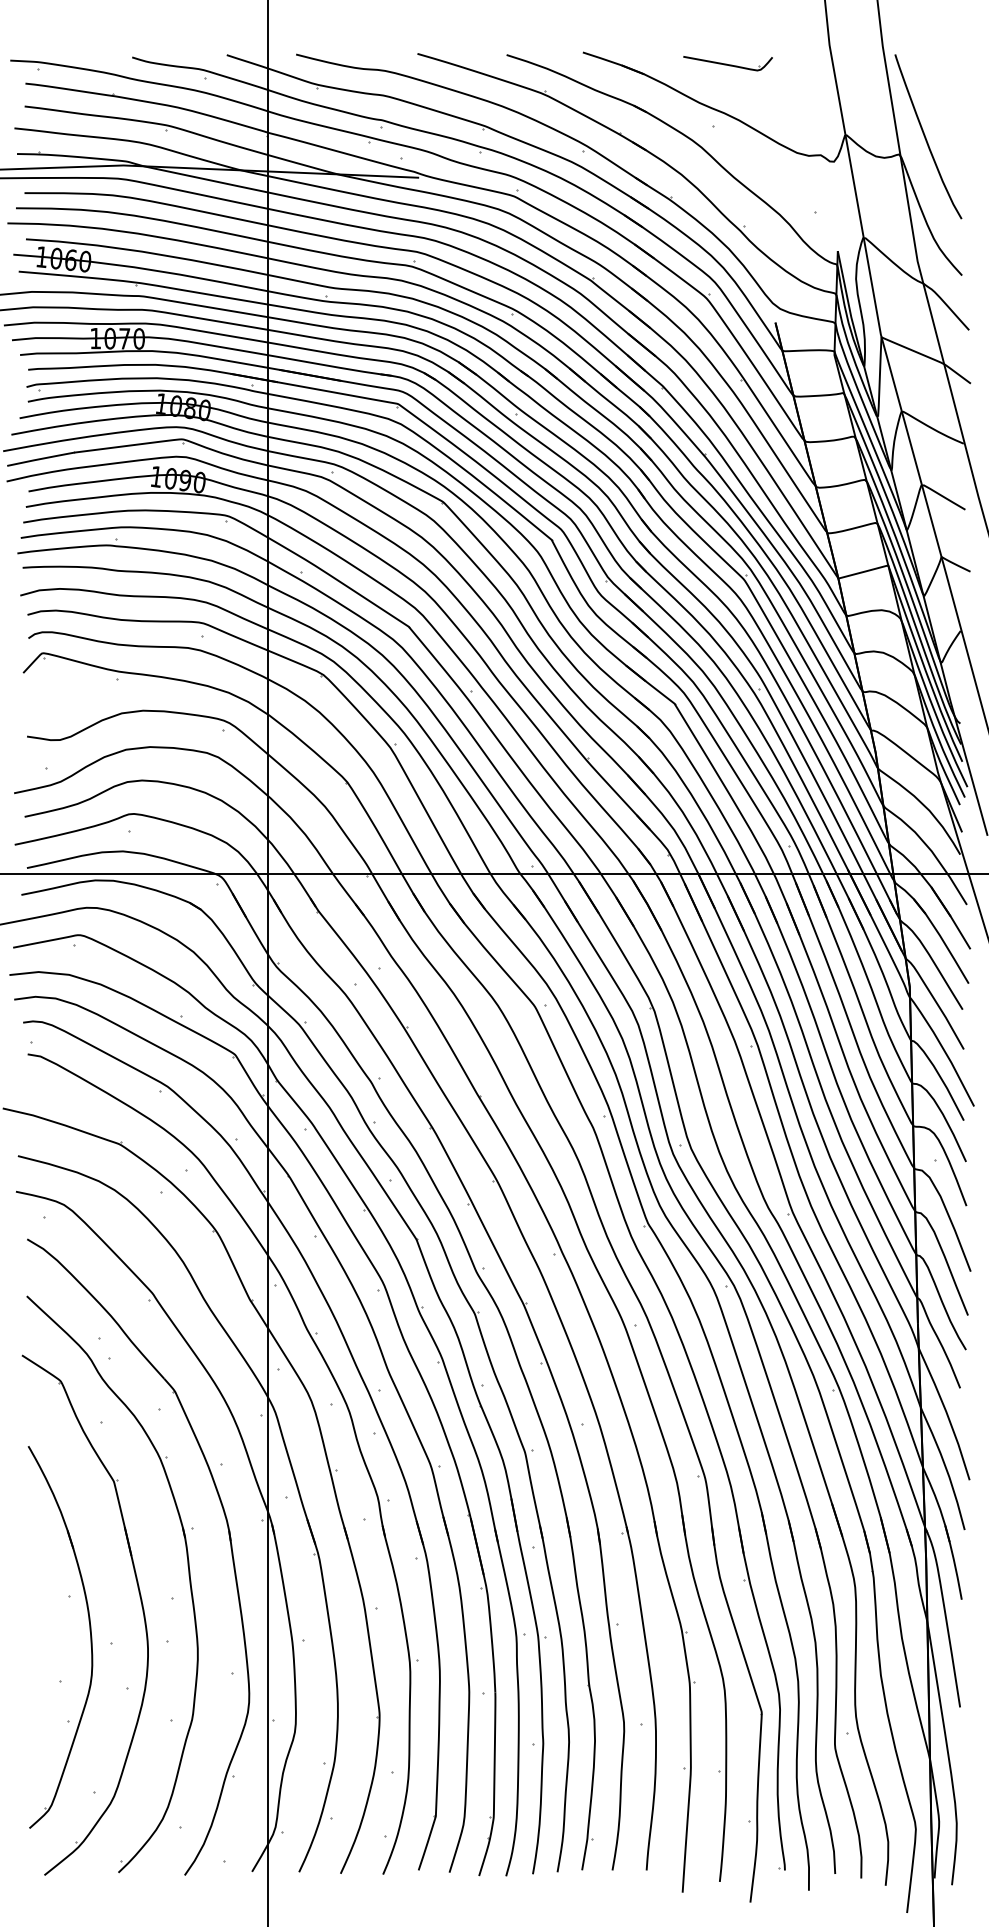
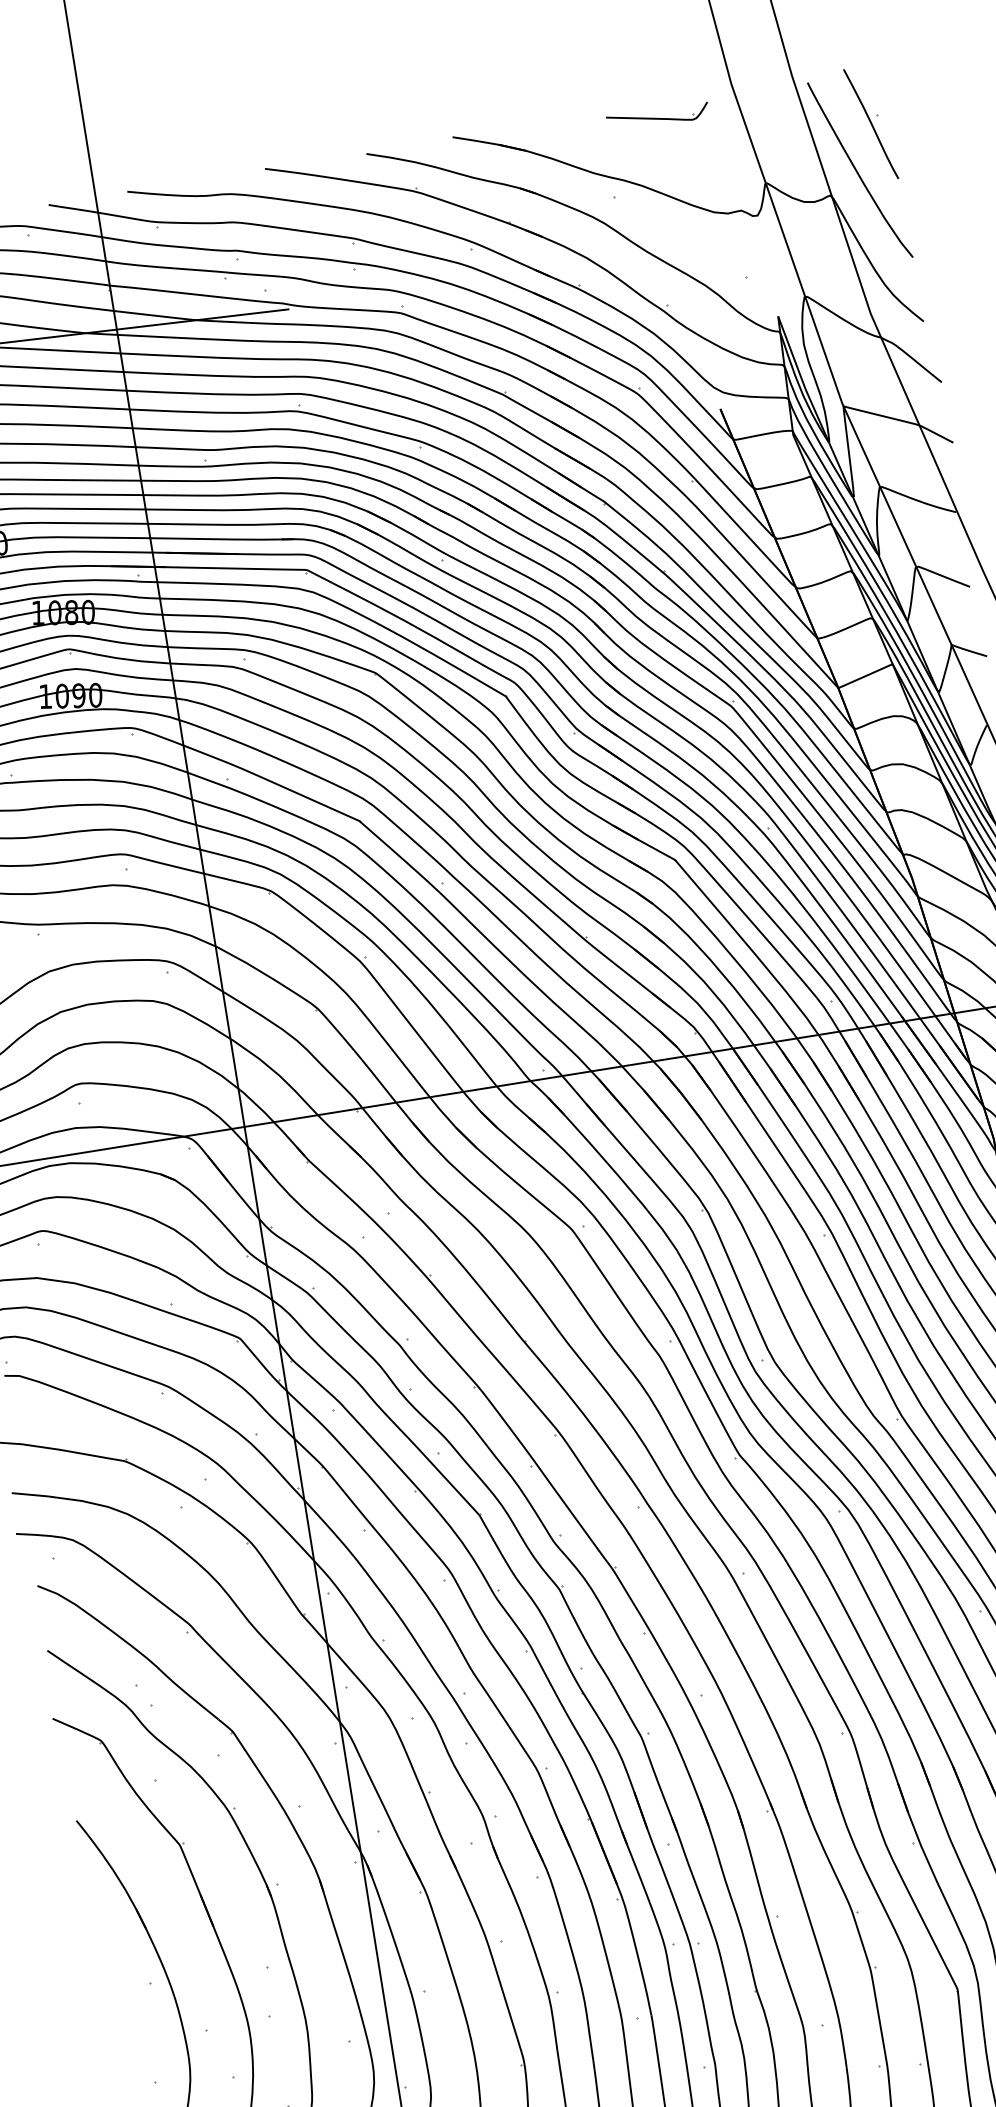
part: (727, 63) -> (657, 117), moved
part: (943, 98) -> (870, 123), added

